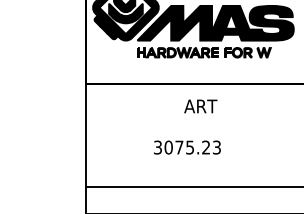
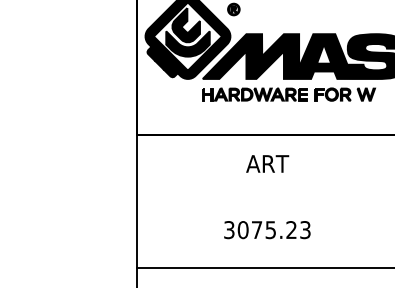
text: (200, 106) -> (267, 163), moved
text: (187, 147) -> (267, 230), moved

